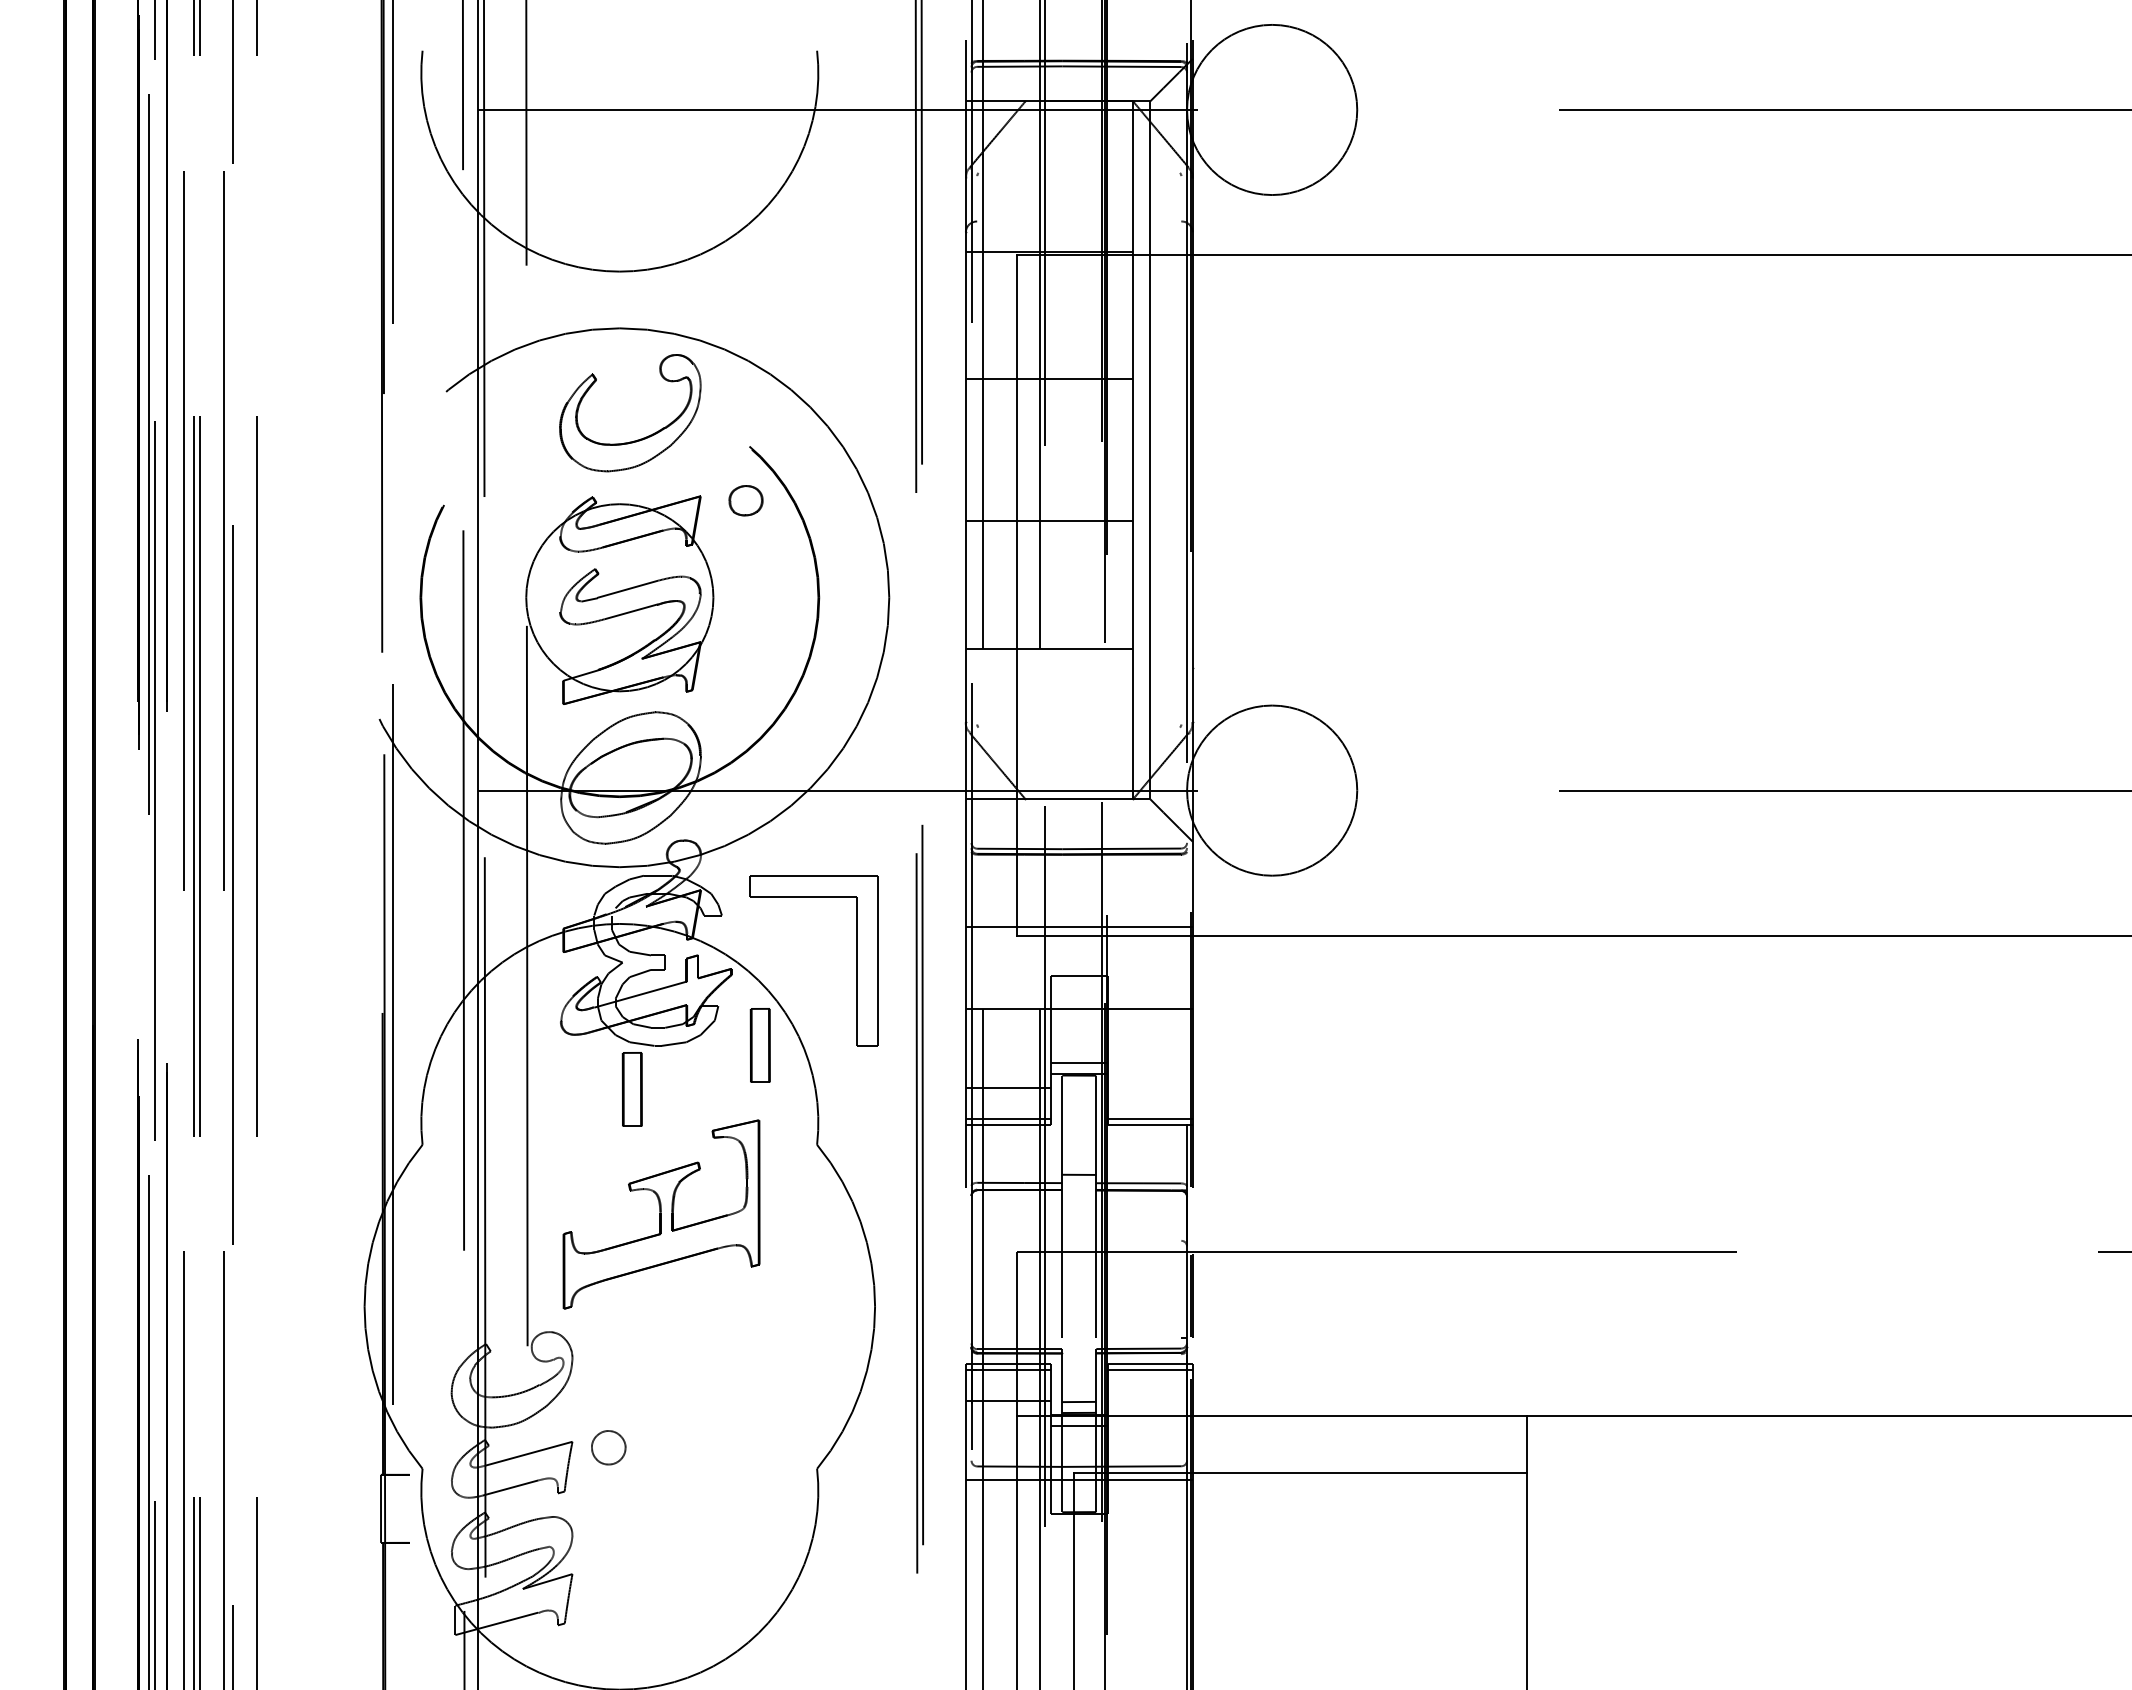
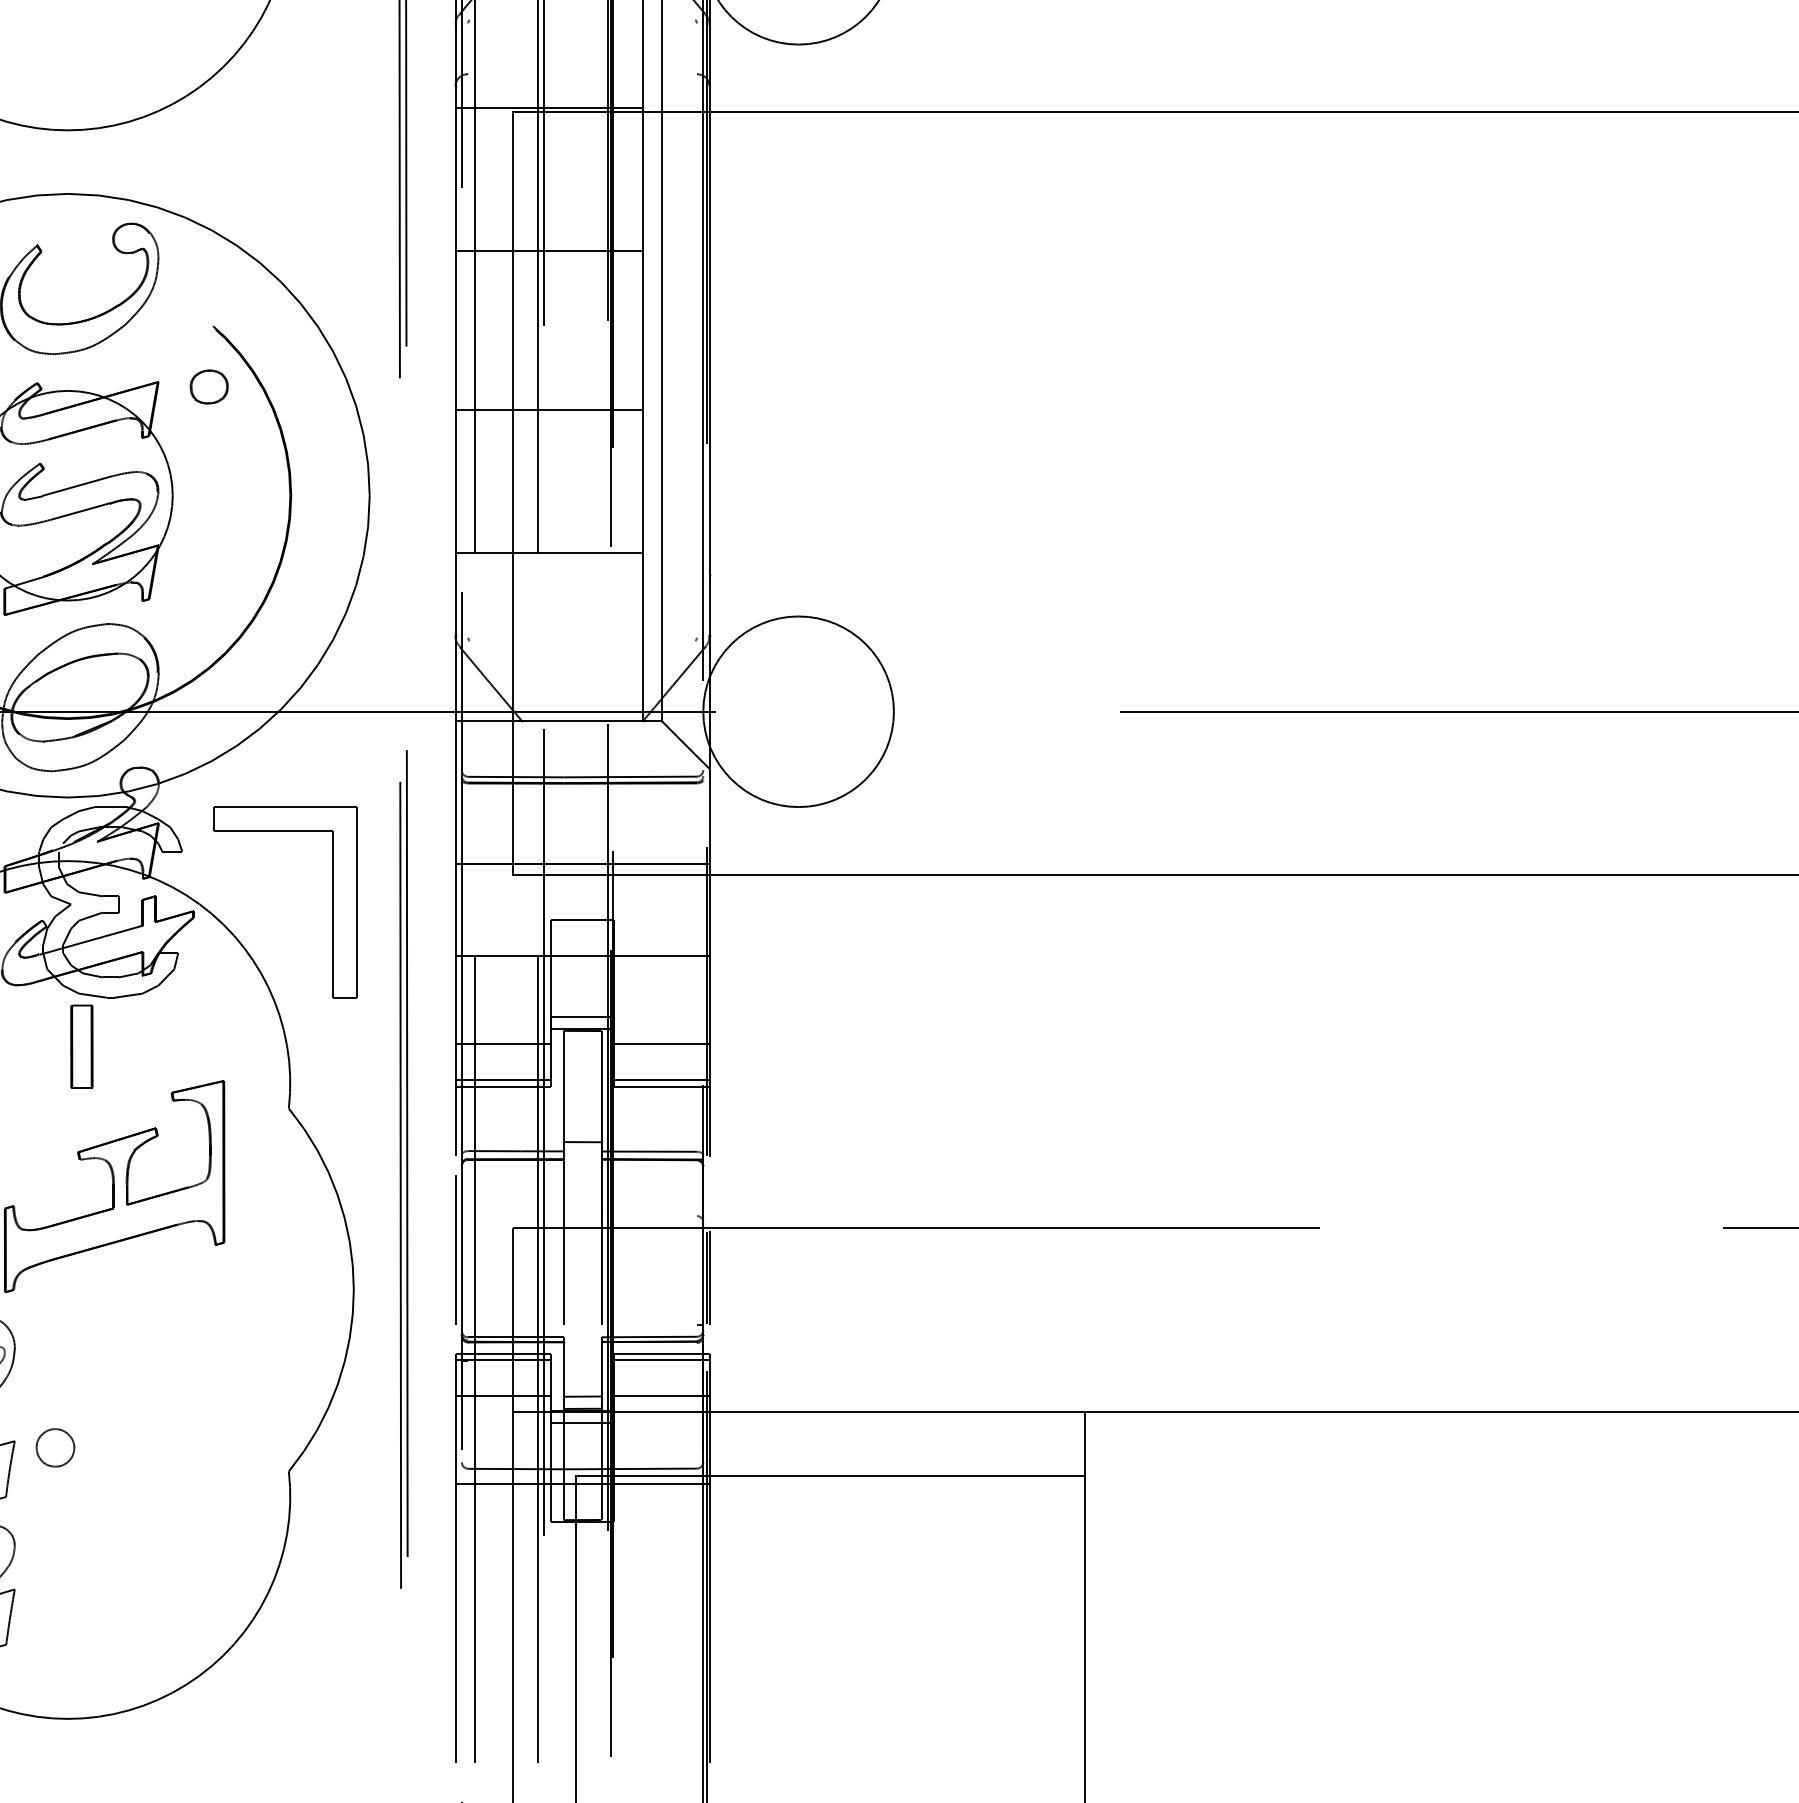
part: (759, 1045) -> (224, 997), removed
line: (1149, 1087) -> (661, 1044), added
line: (965, 1271) -> (455, 1250), added
line: (1149, 1401) -> (661, 1396), added

